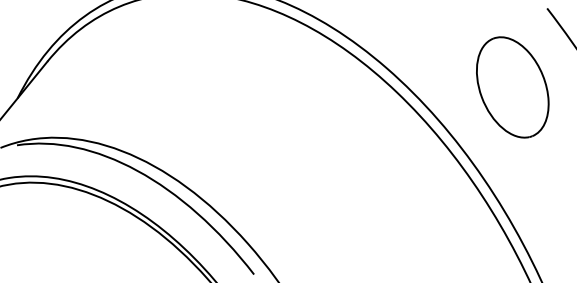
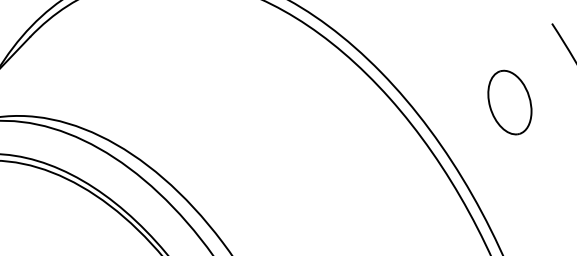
part: (512, 87) -> (509, 102), size x0.6

